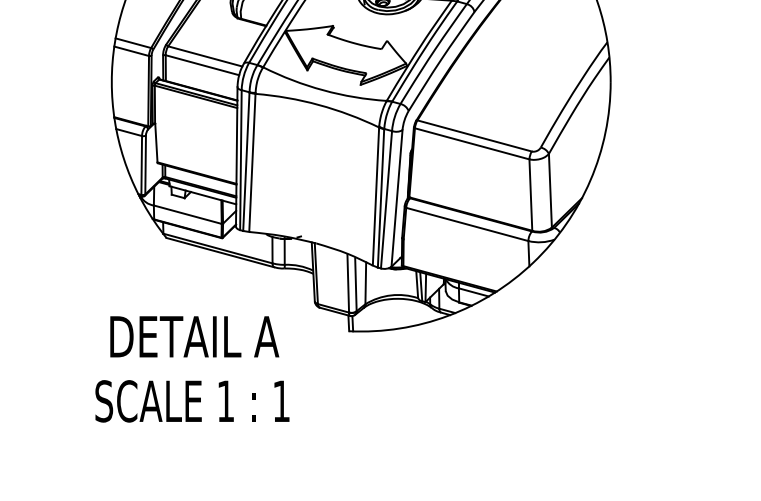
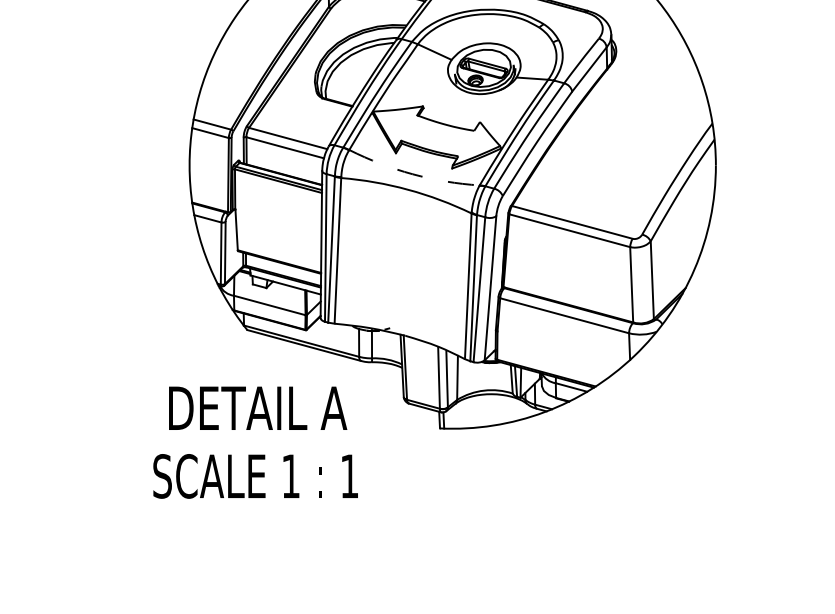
arc: (323, 90) -> (412, 174), solid -> dashed
text: (192, 369) -> (255, 442), moved

